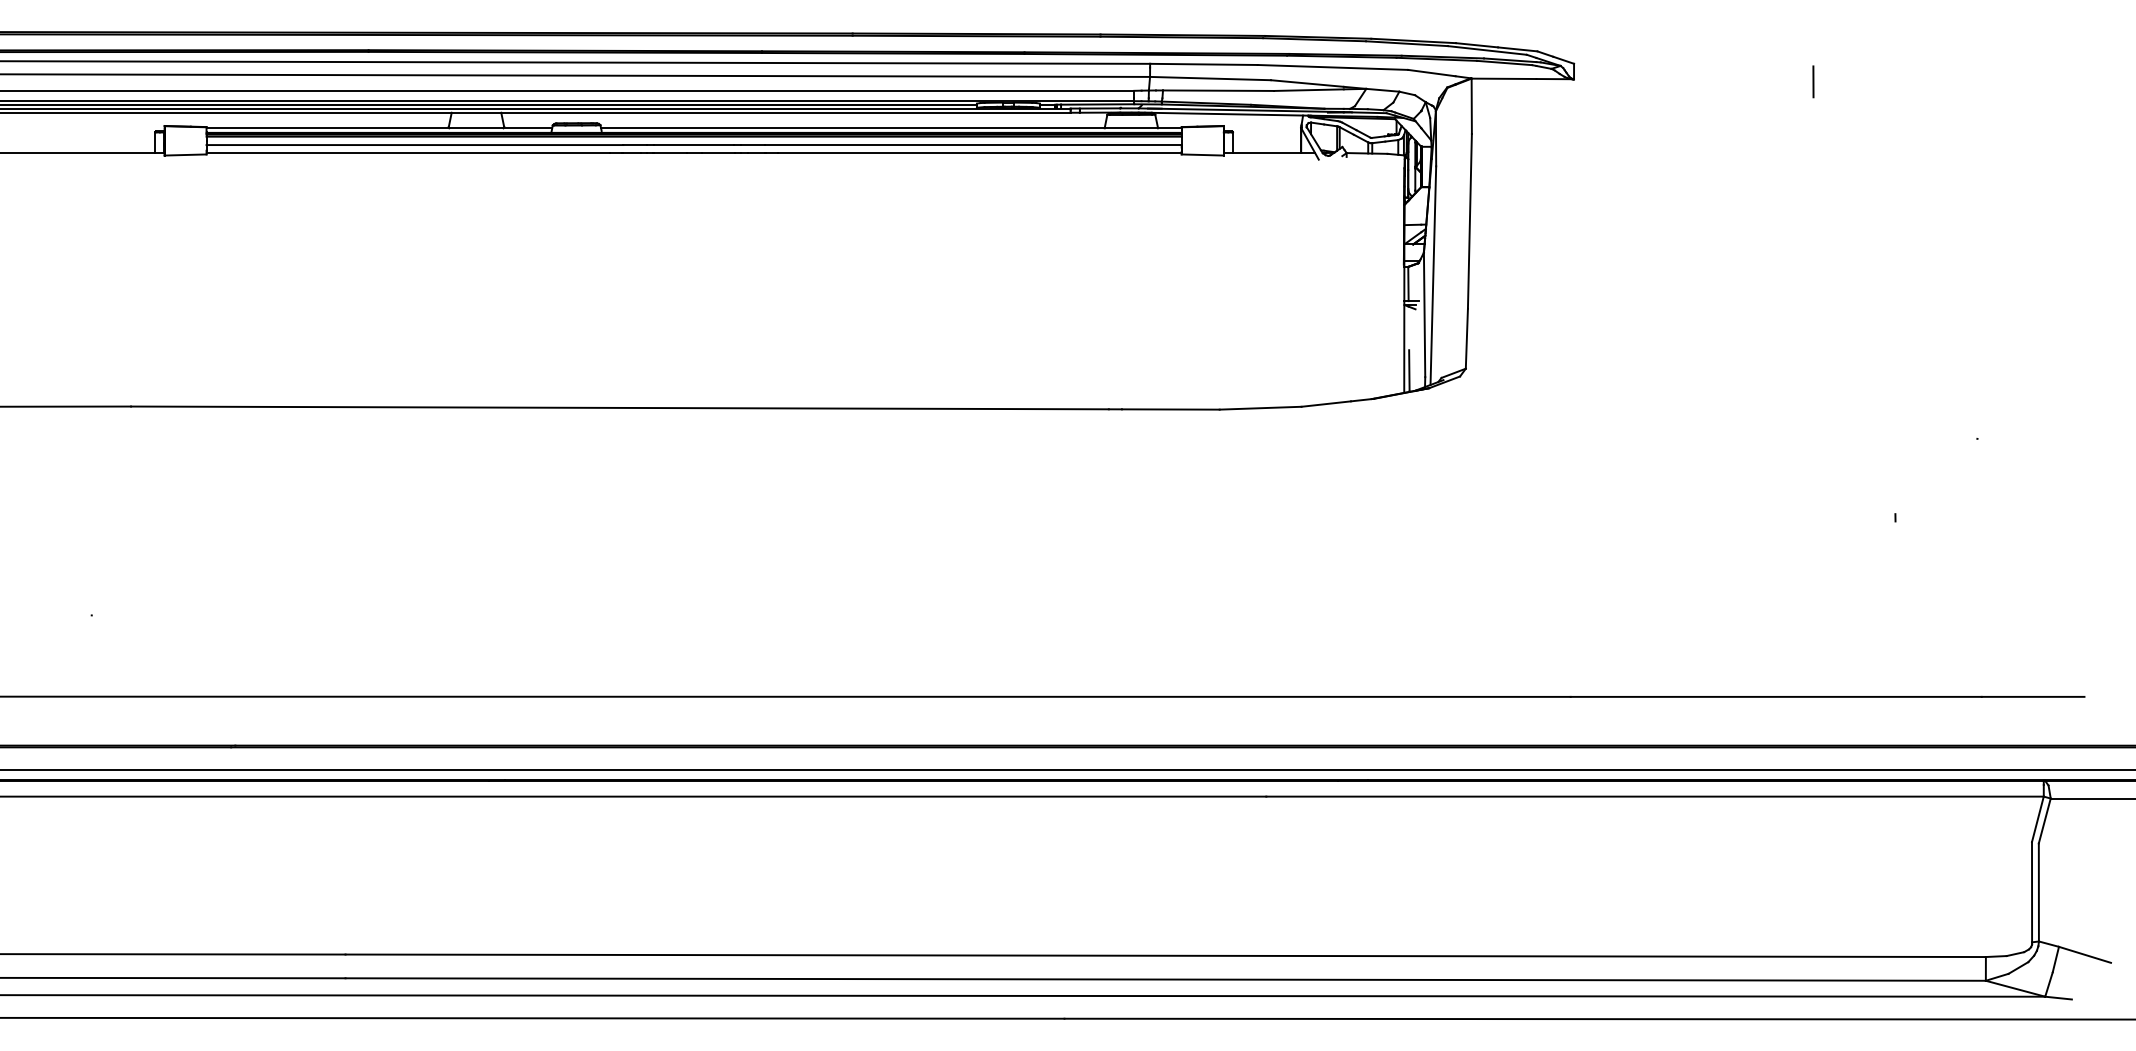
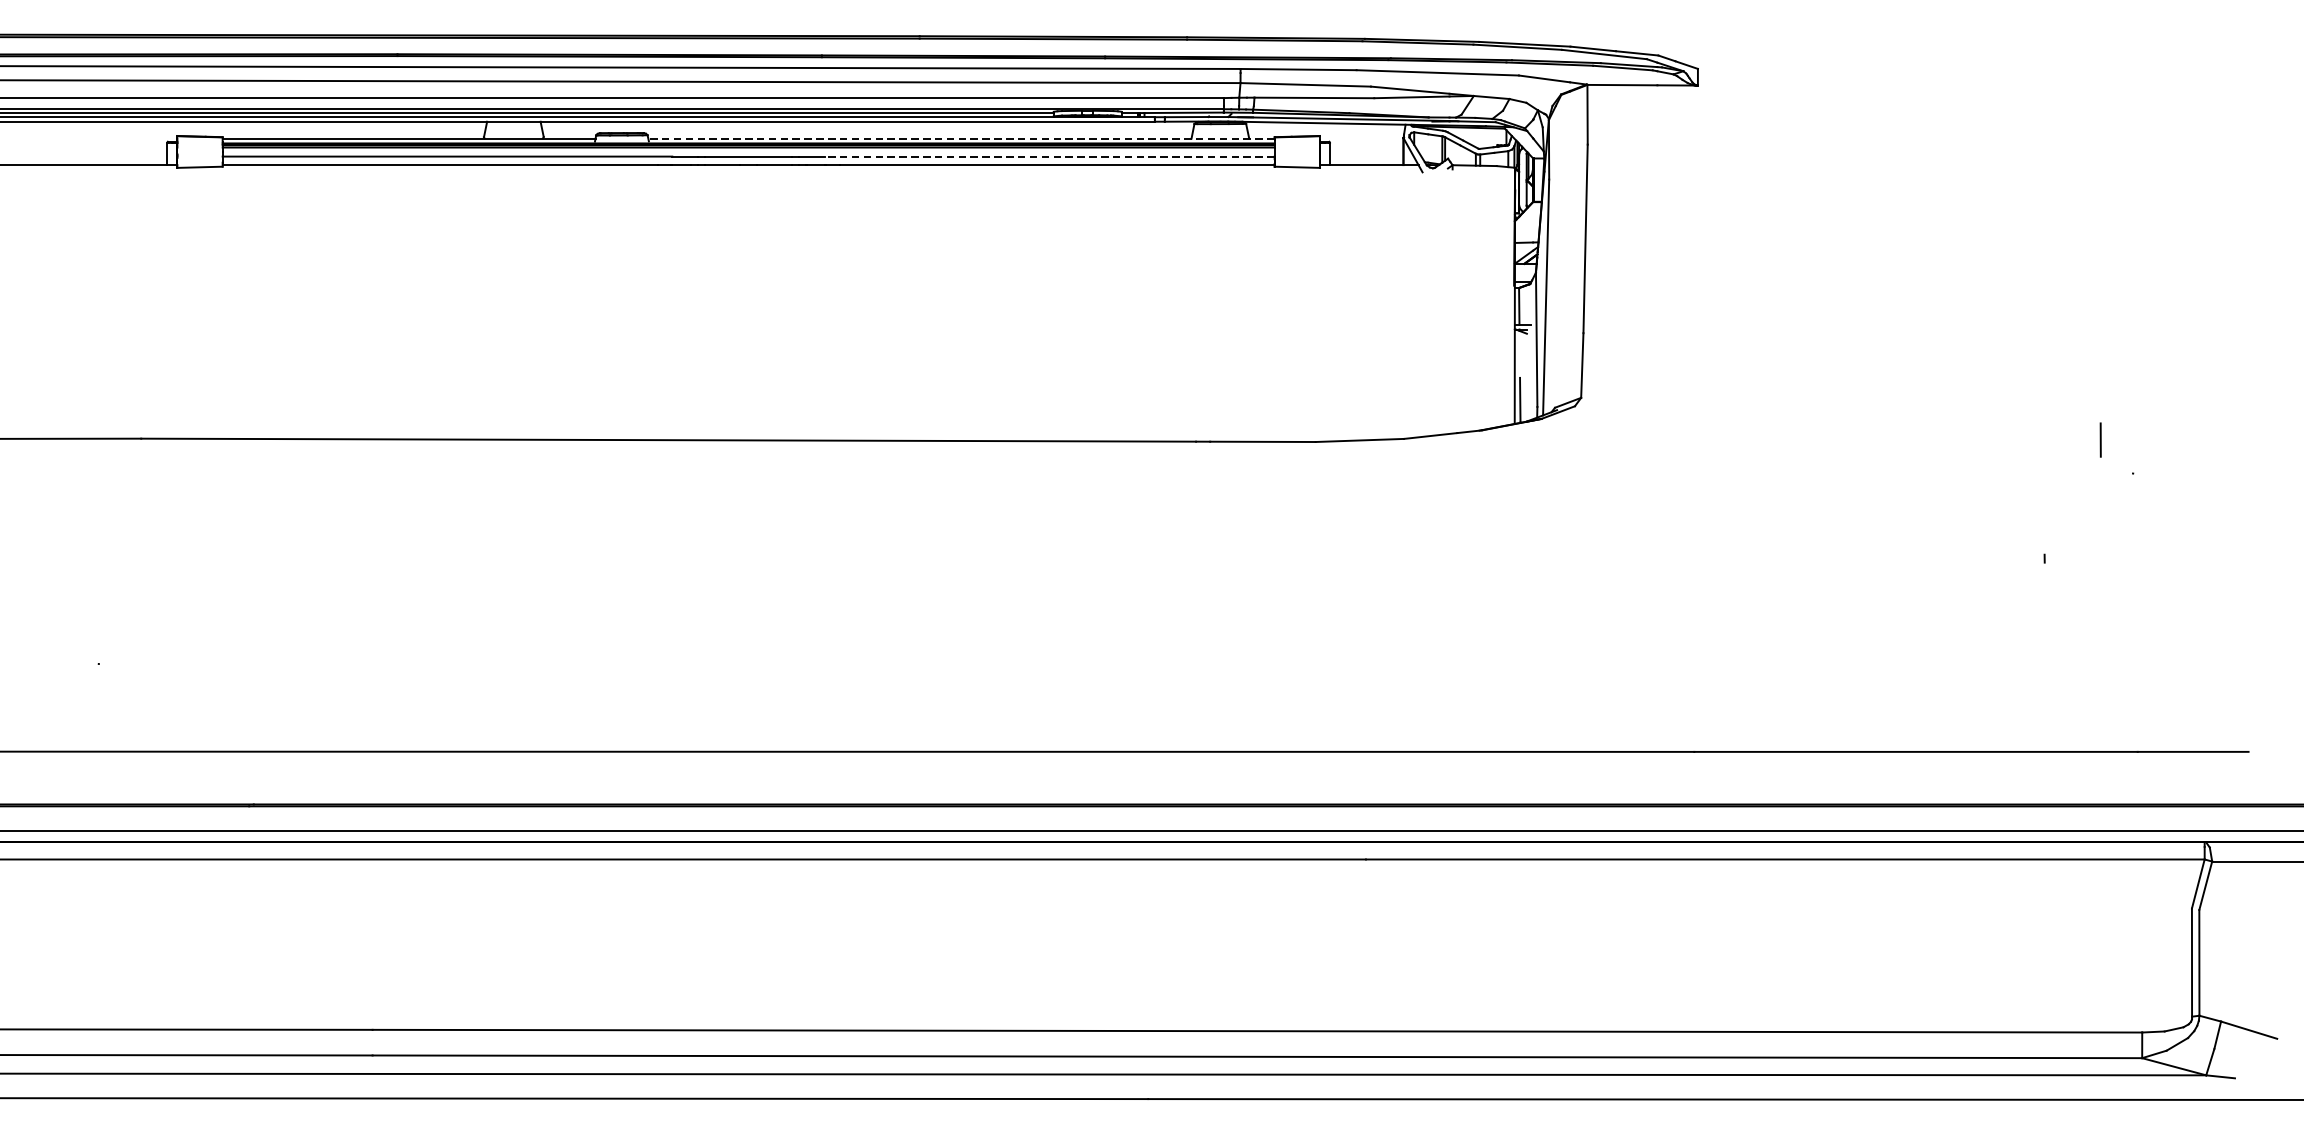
line: (1813, 81) -> (2100, 439), moved
line: (890, 128) -> (960, 138), solid -> dashed
line: (972, 145) -> (1048, 157), solid -> dashed

